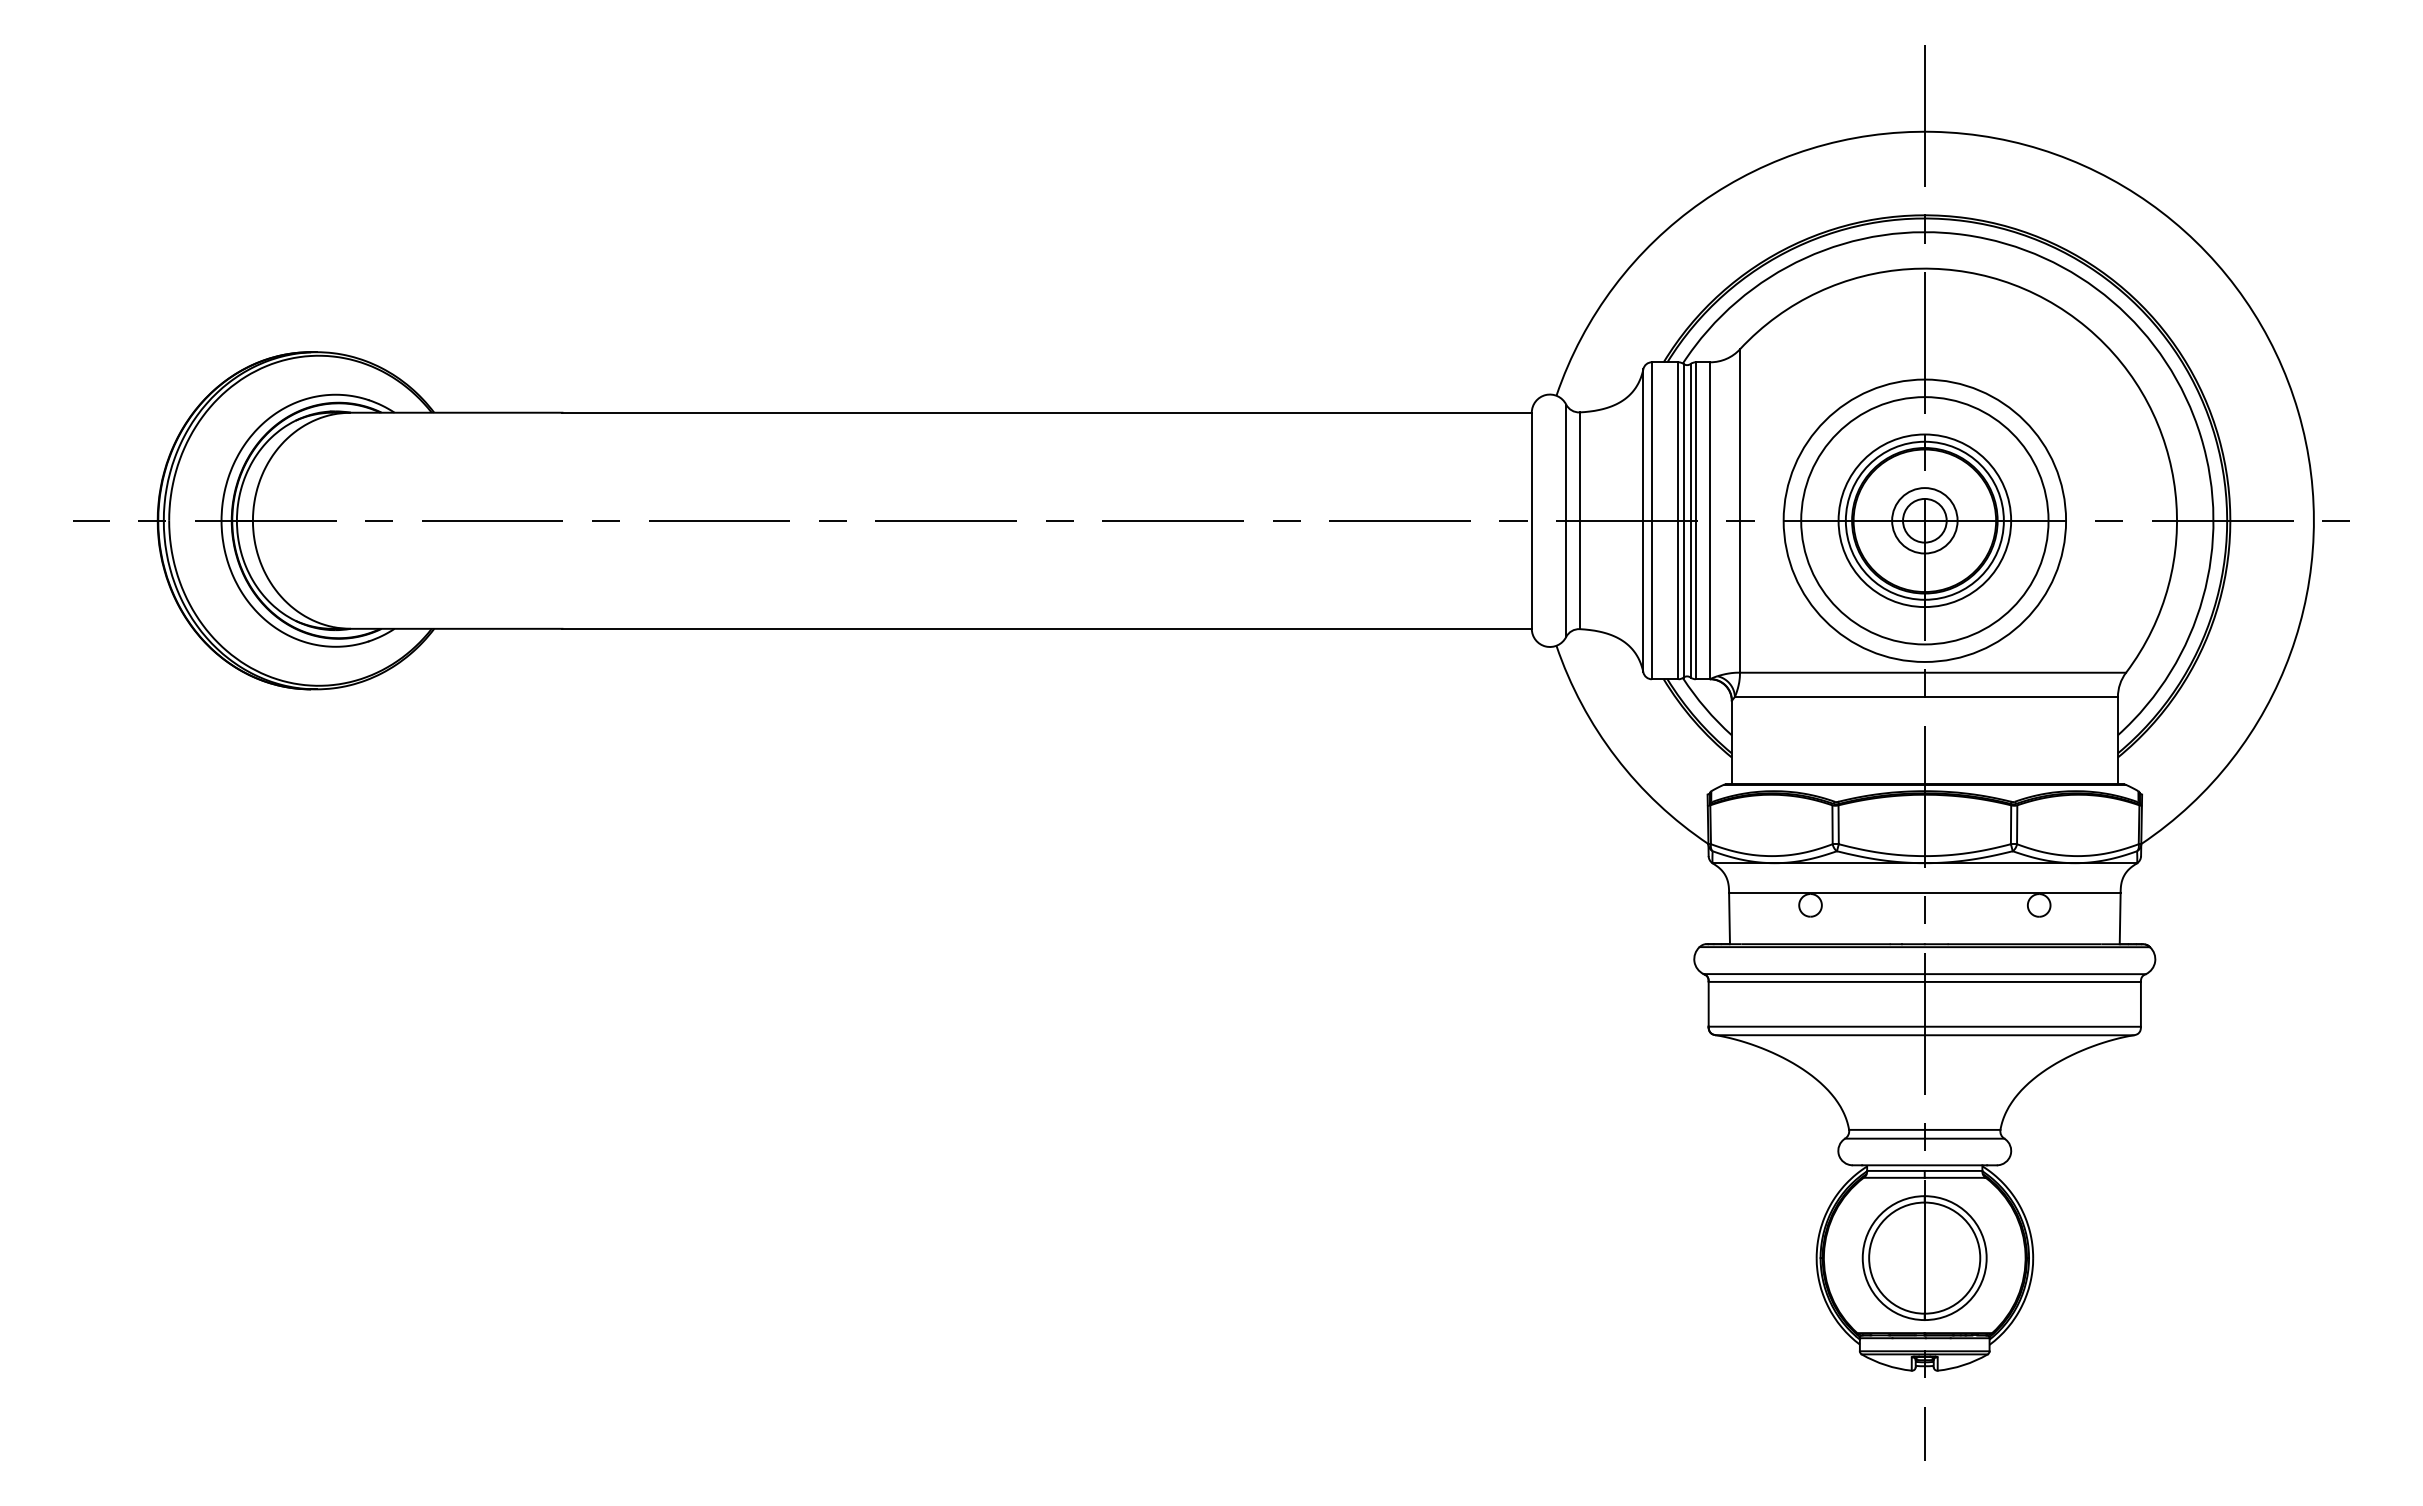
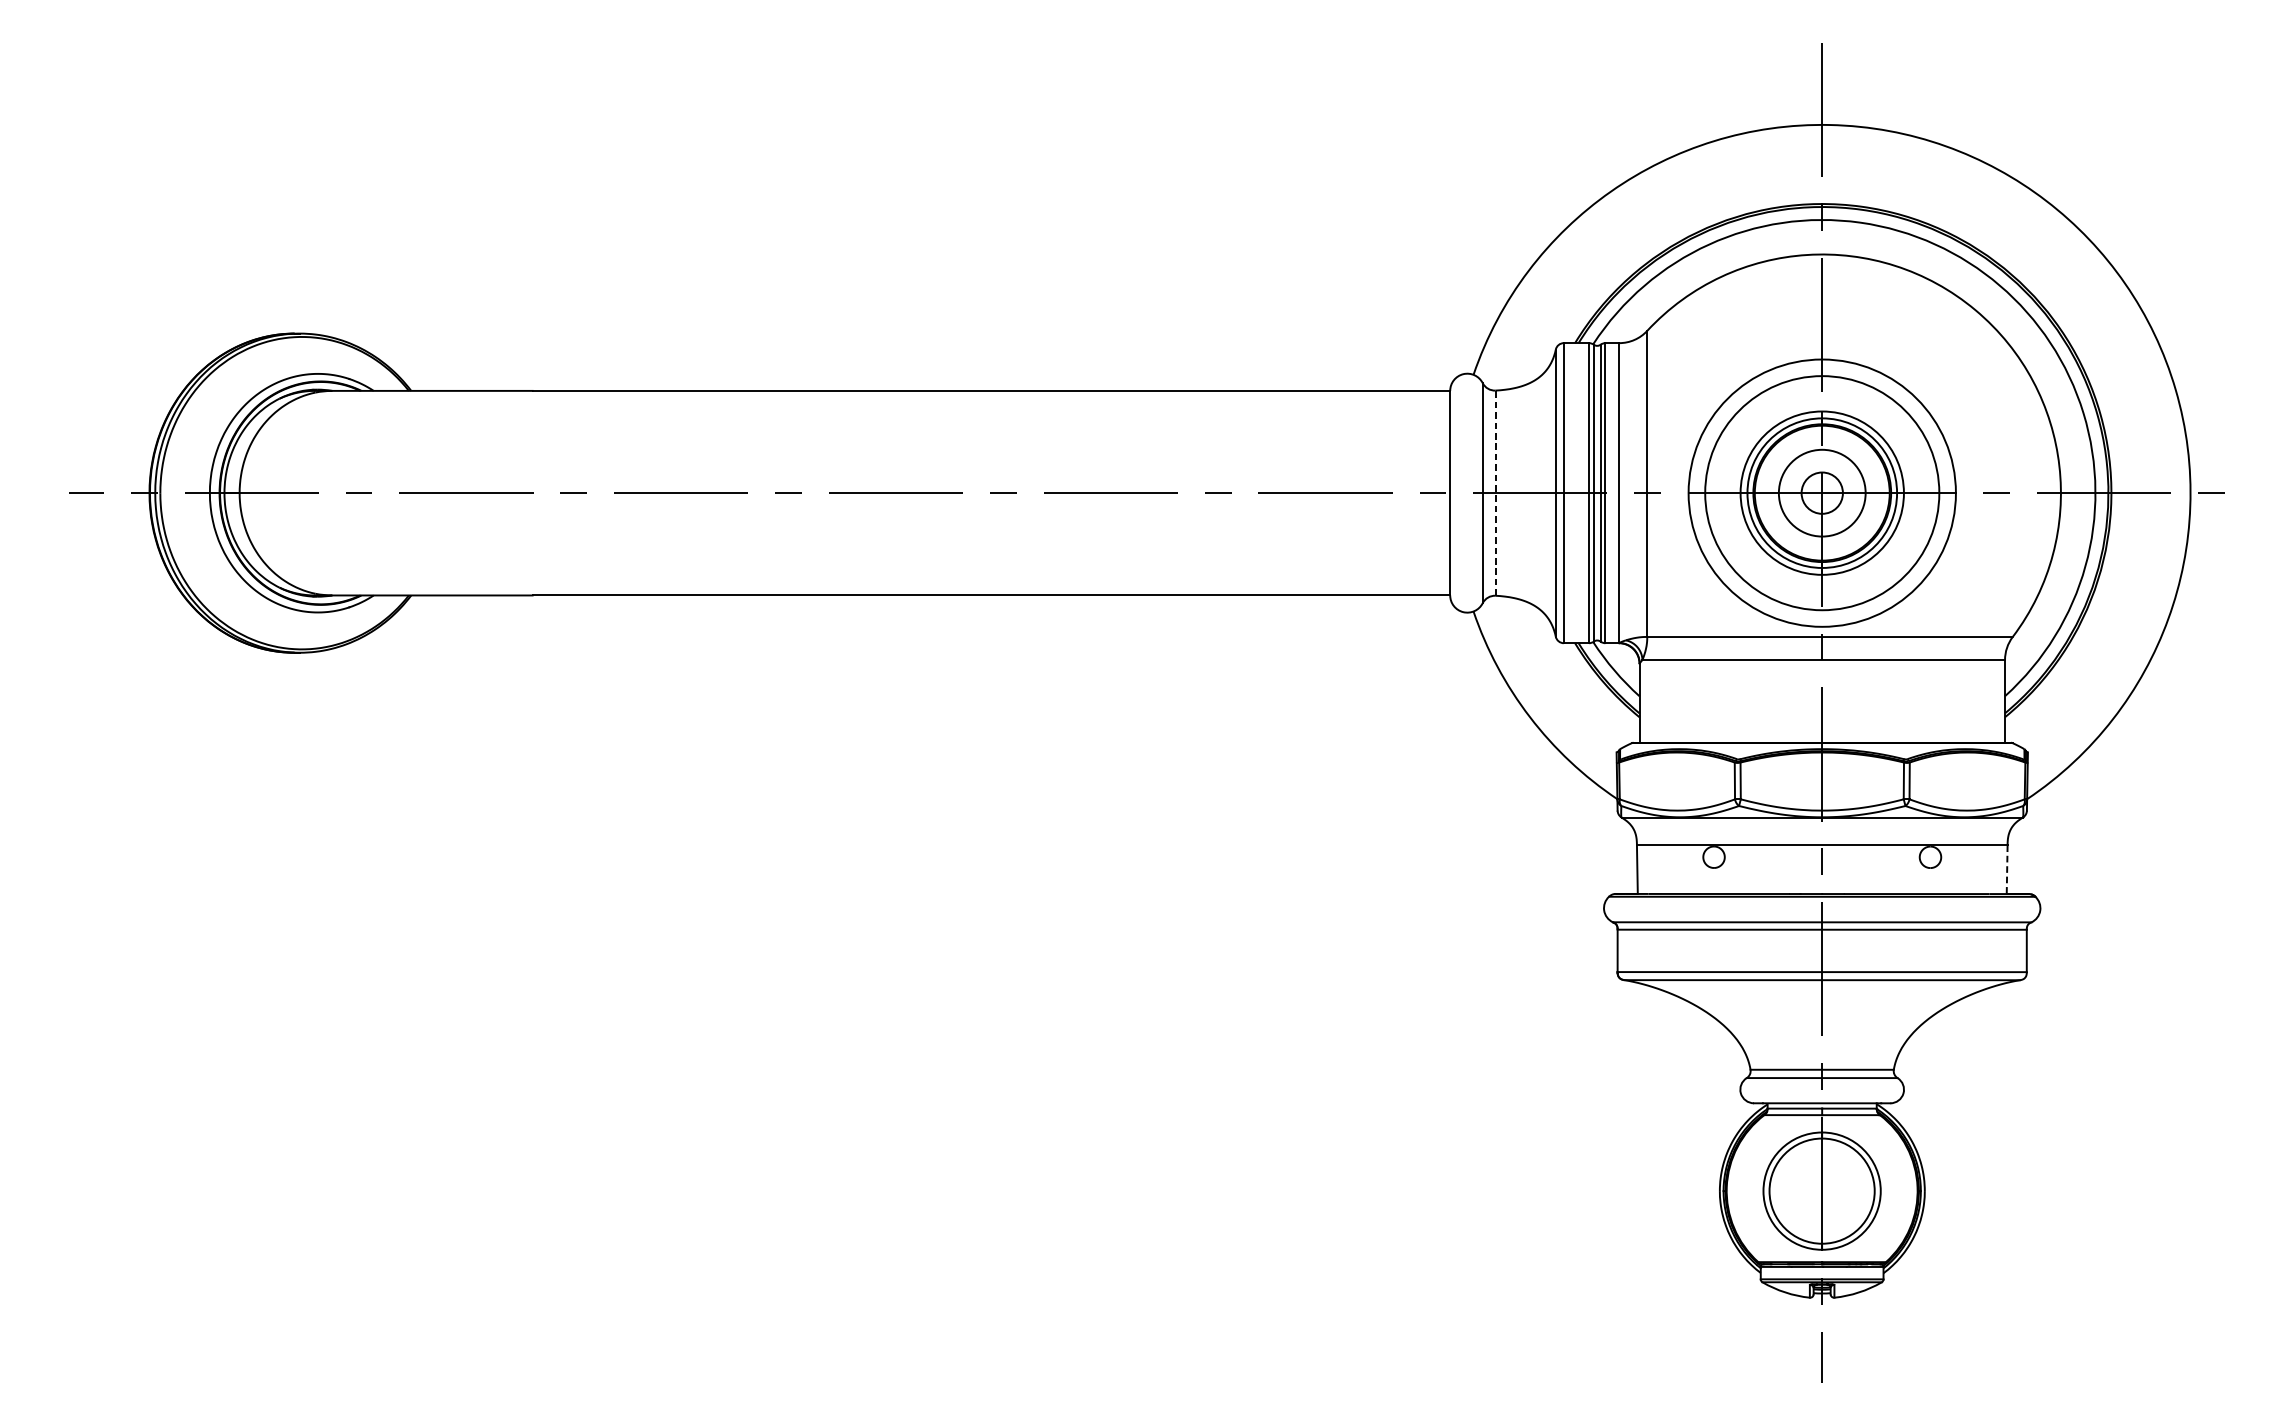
line: (1579, 520) -> (1495, 492), solid -> dashed
circle: (1924, 520) -> (1821, 492), size x1.4
line: (2120, 918) -> (2007, 869), solid -> dashed

